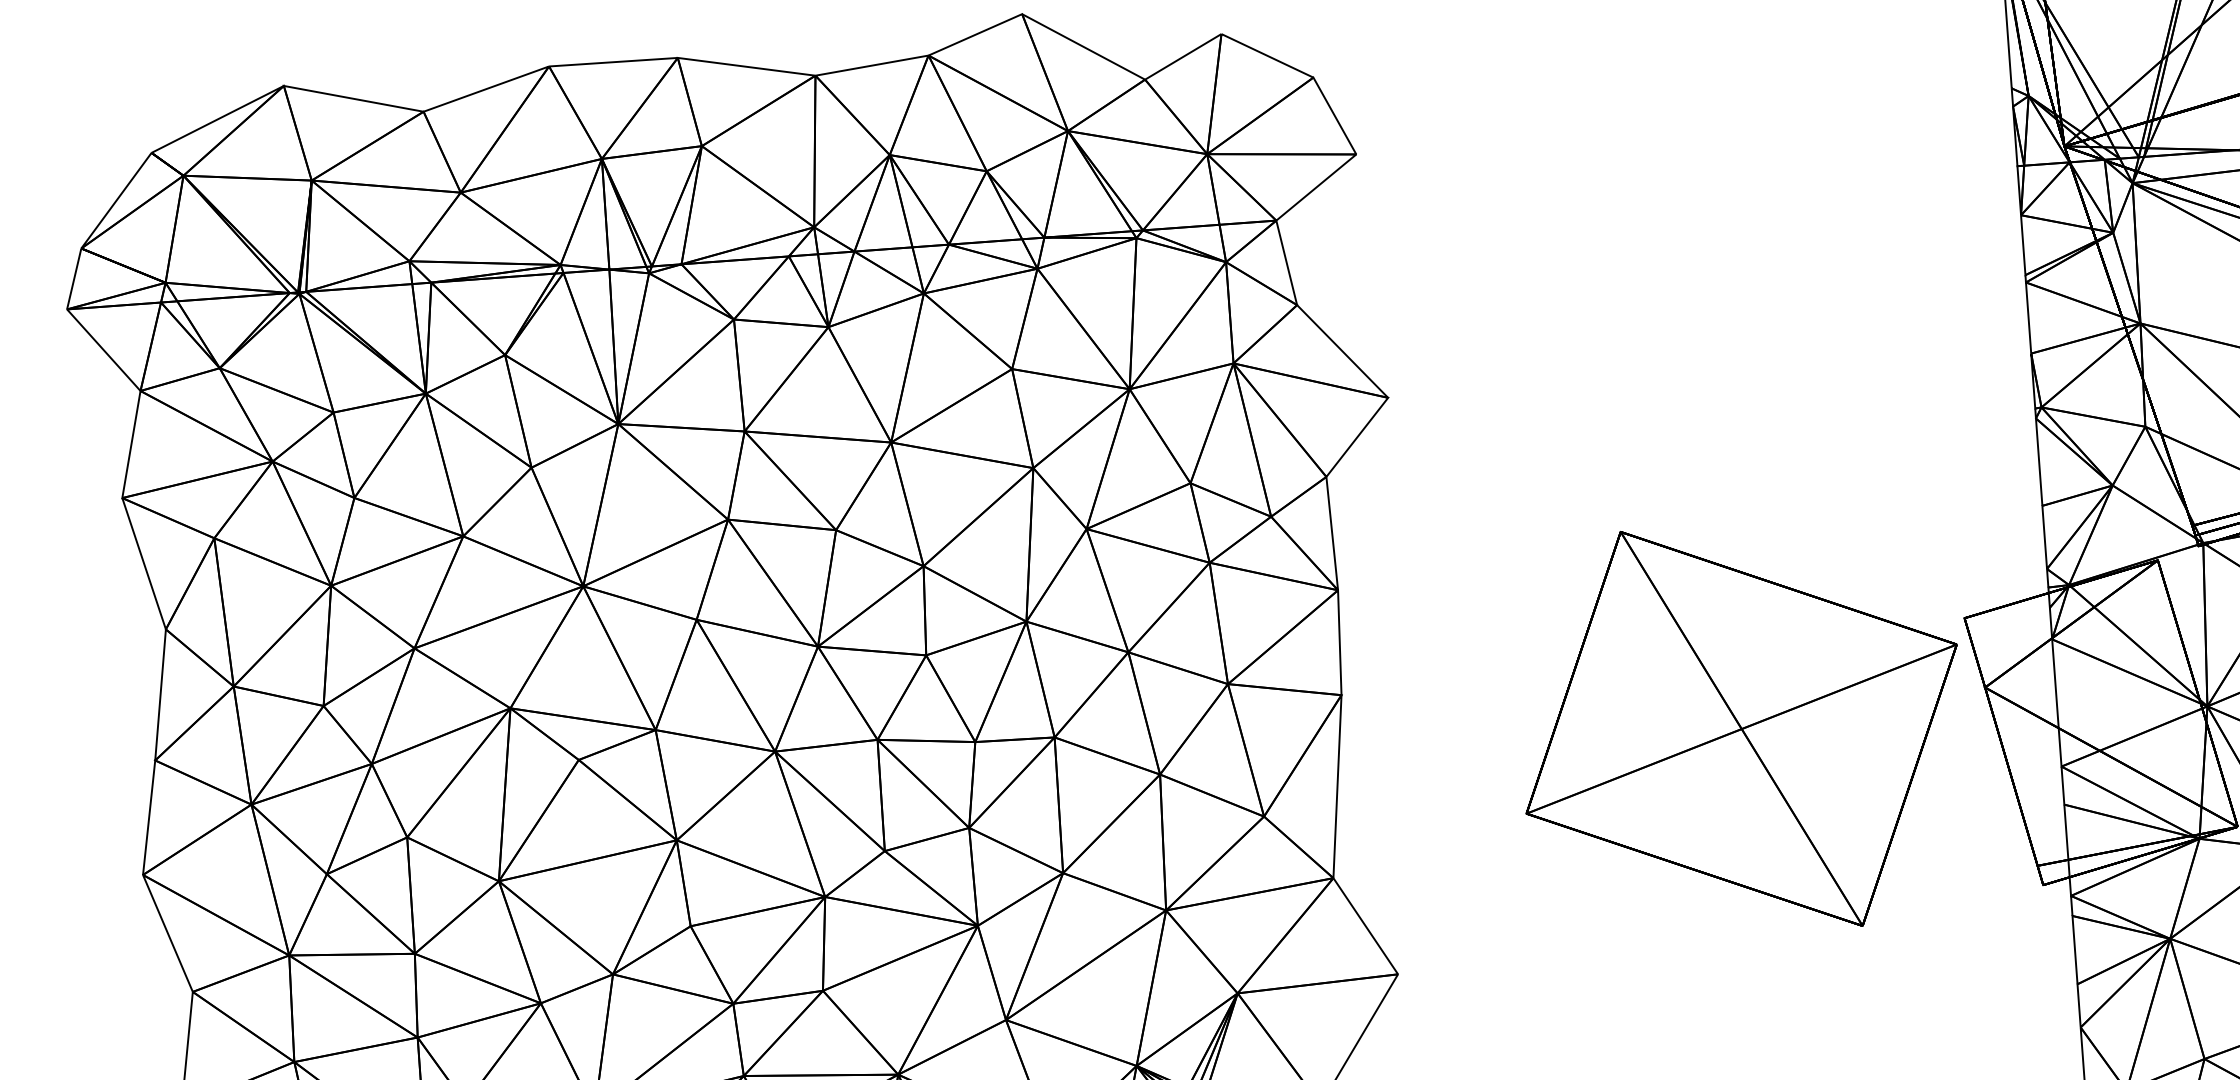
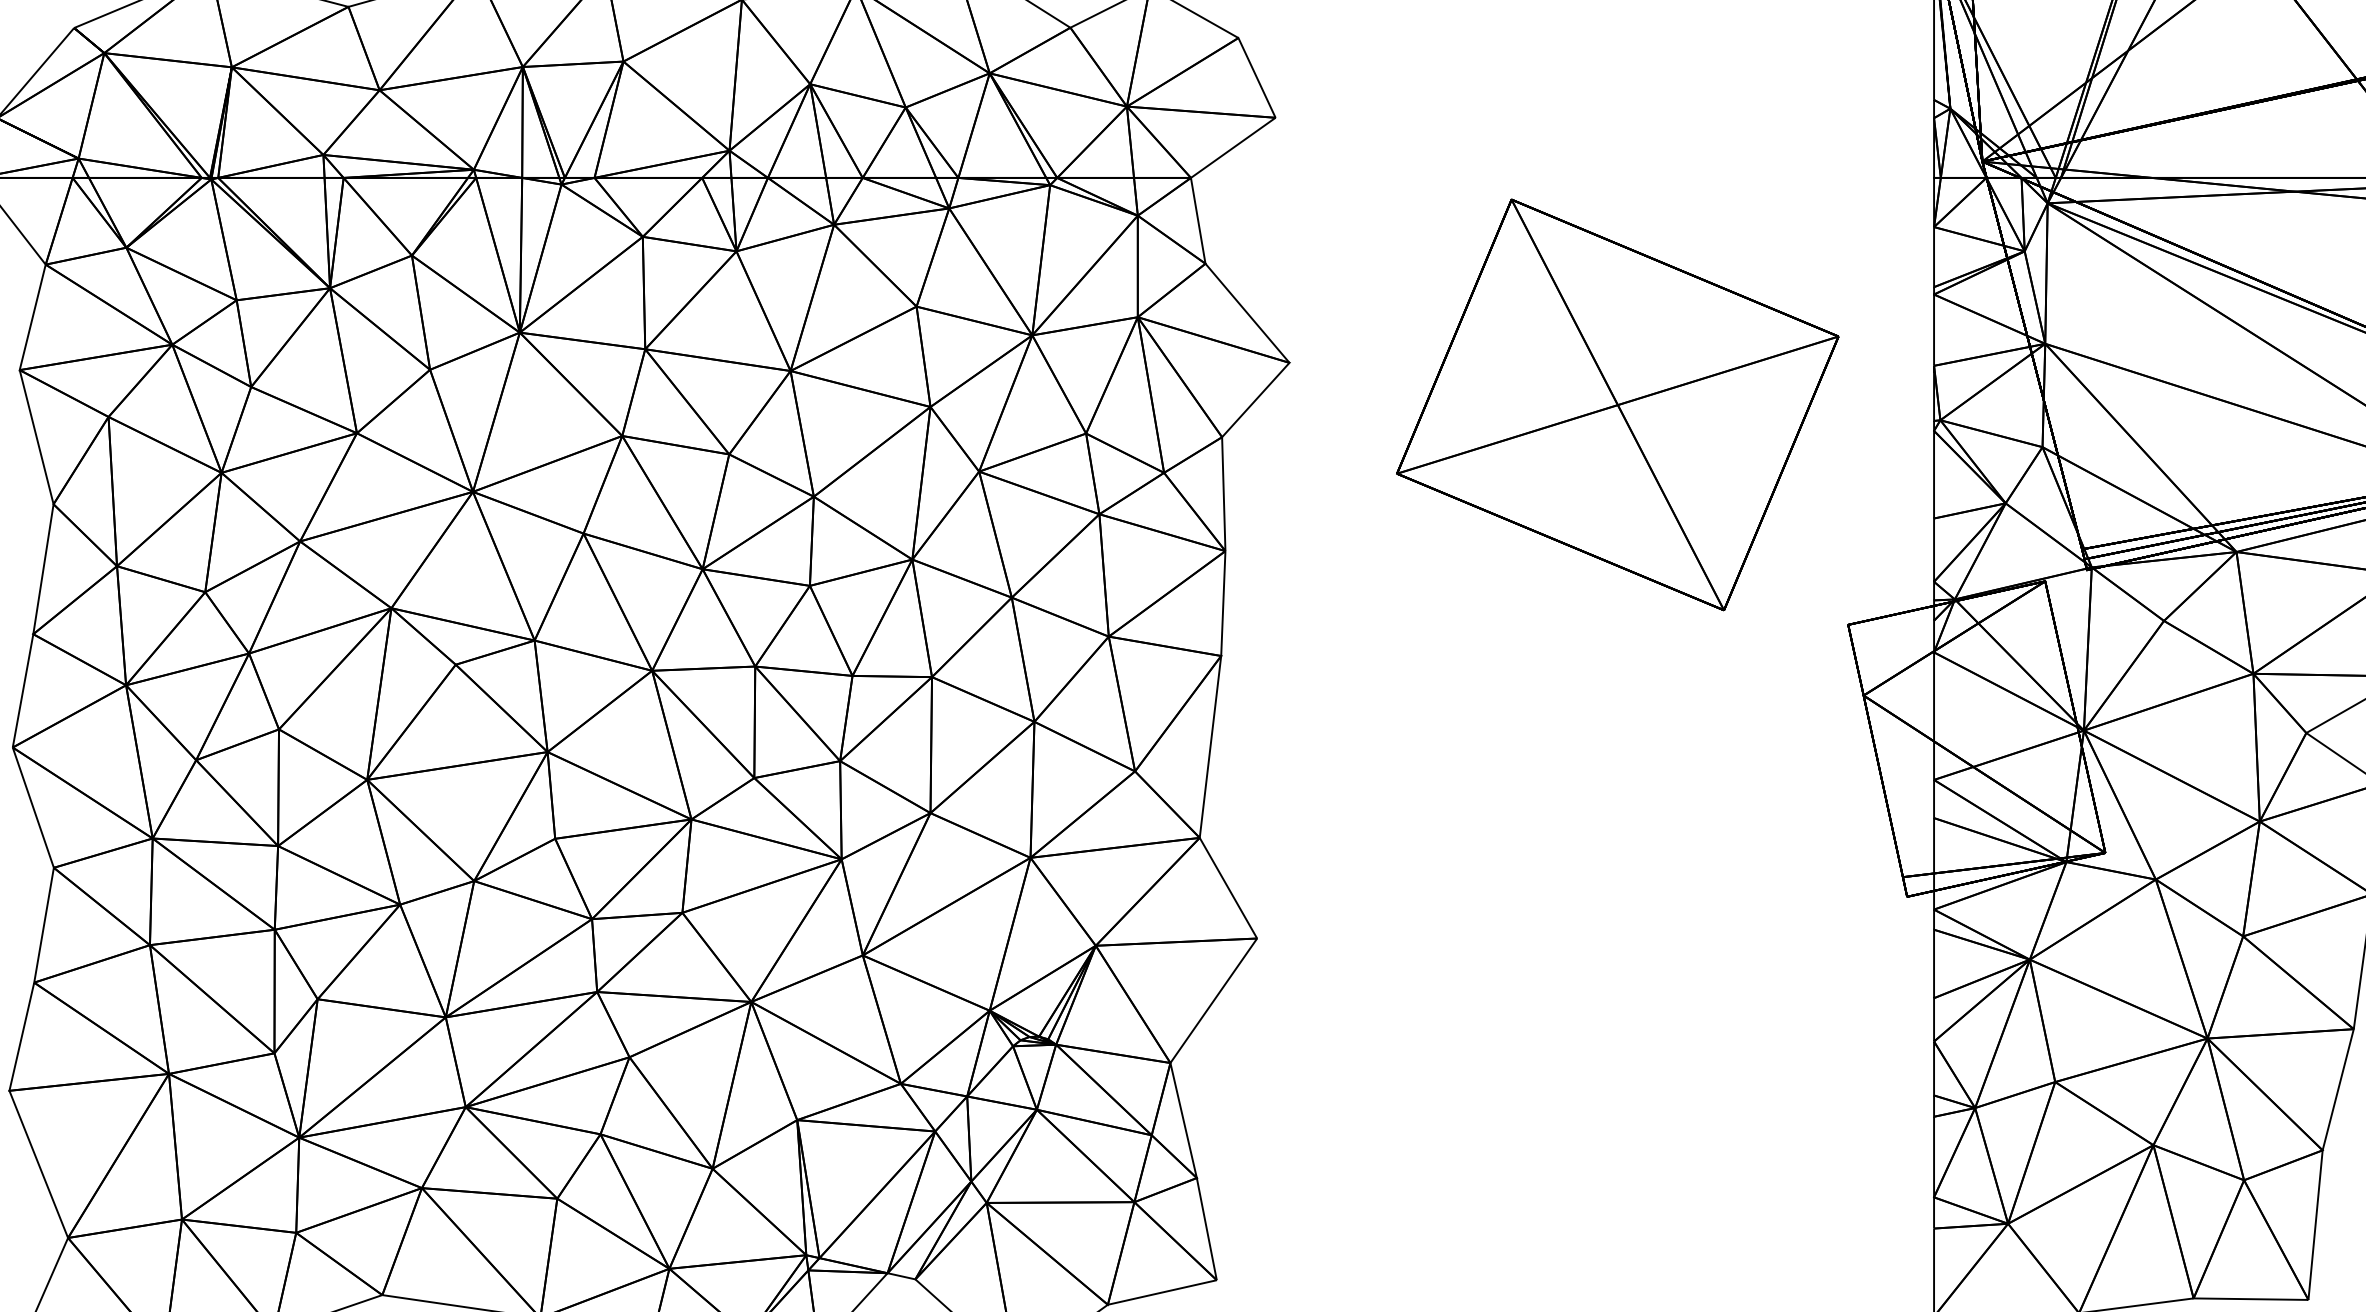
part: (1741, 728) -> (1617, 404), moved

